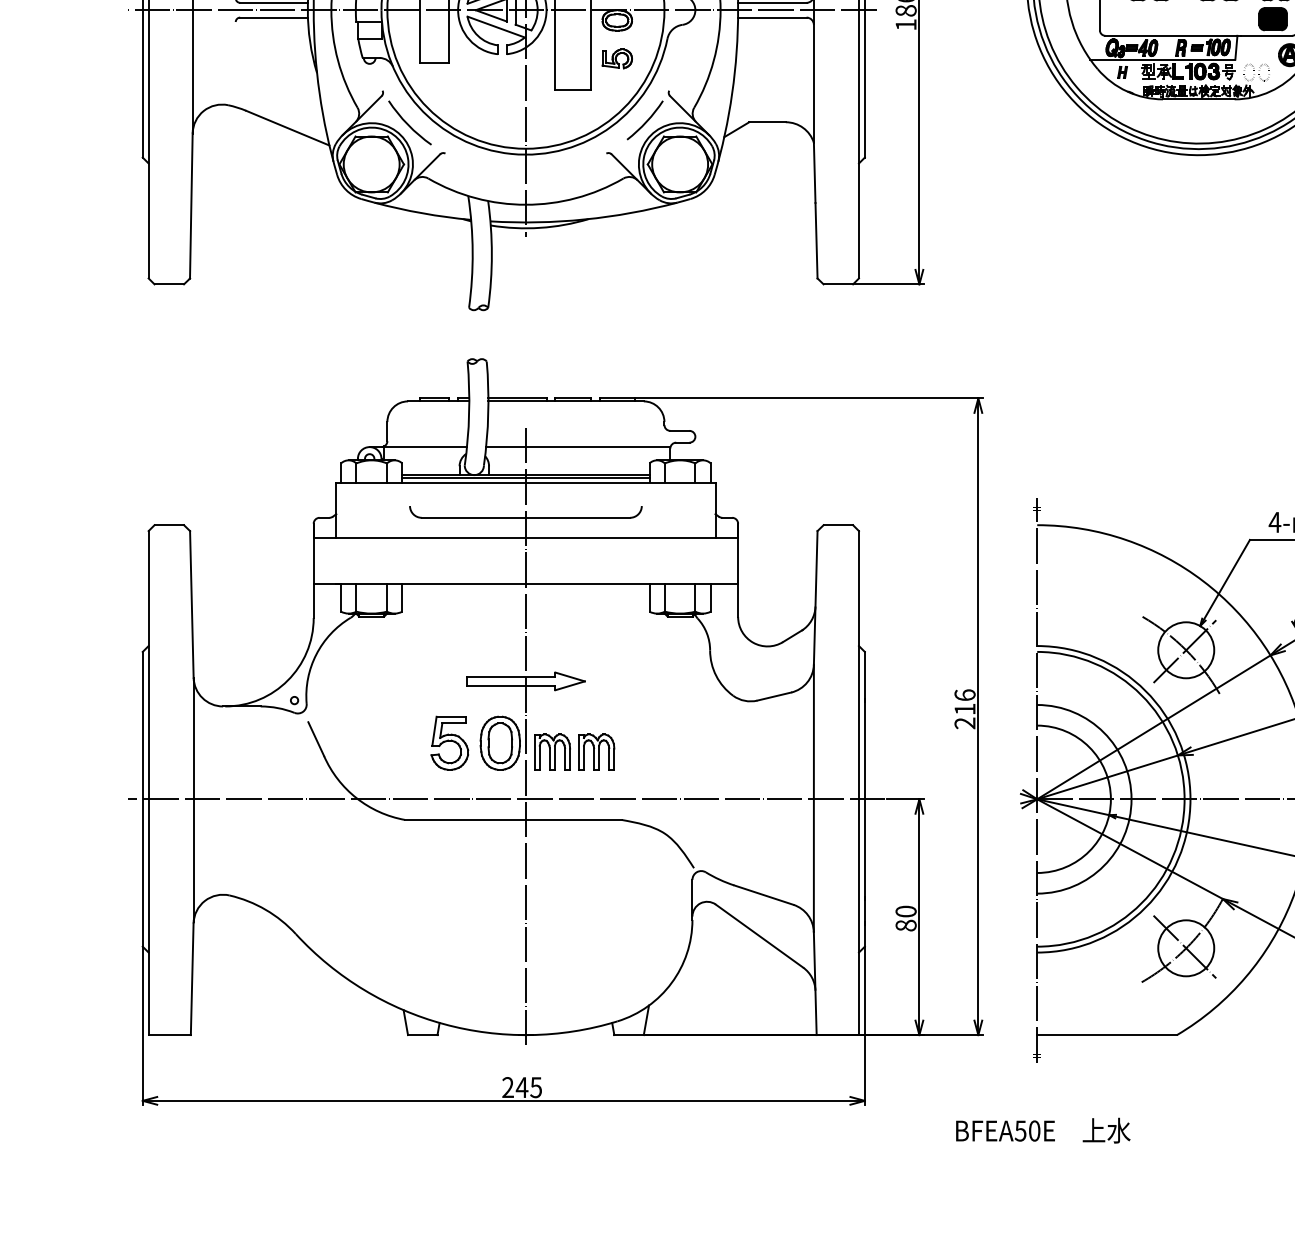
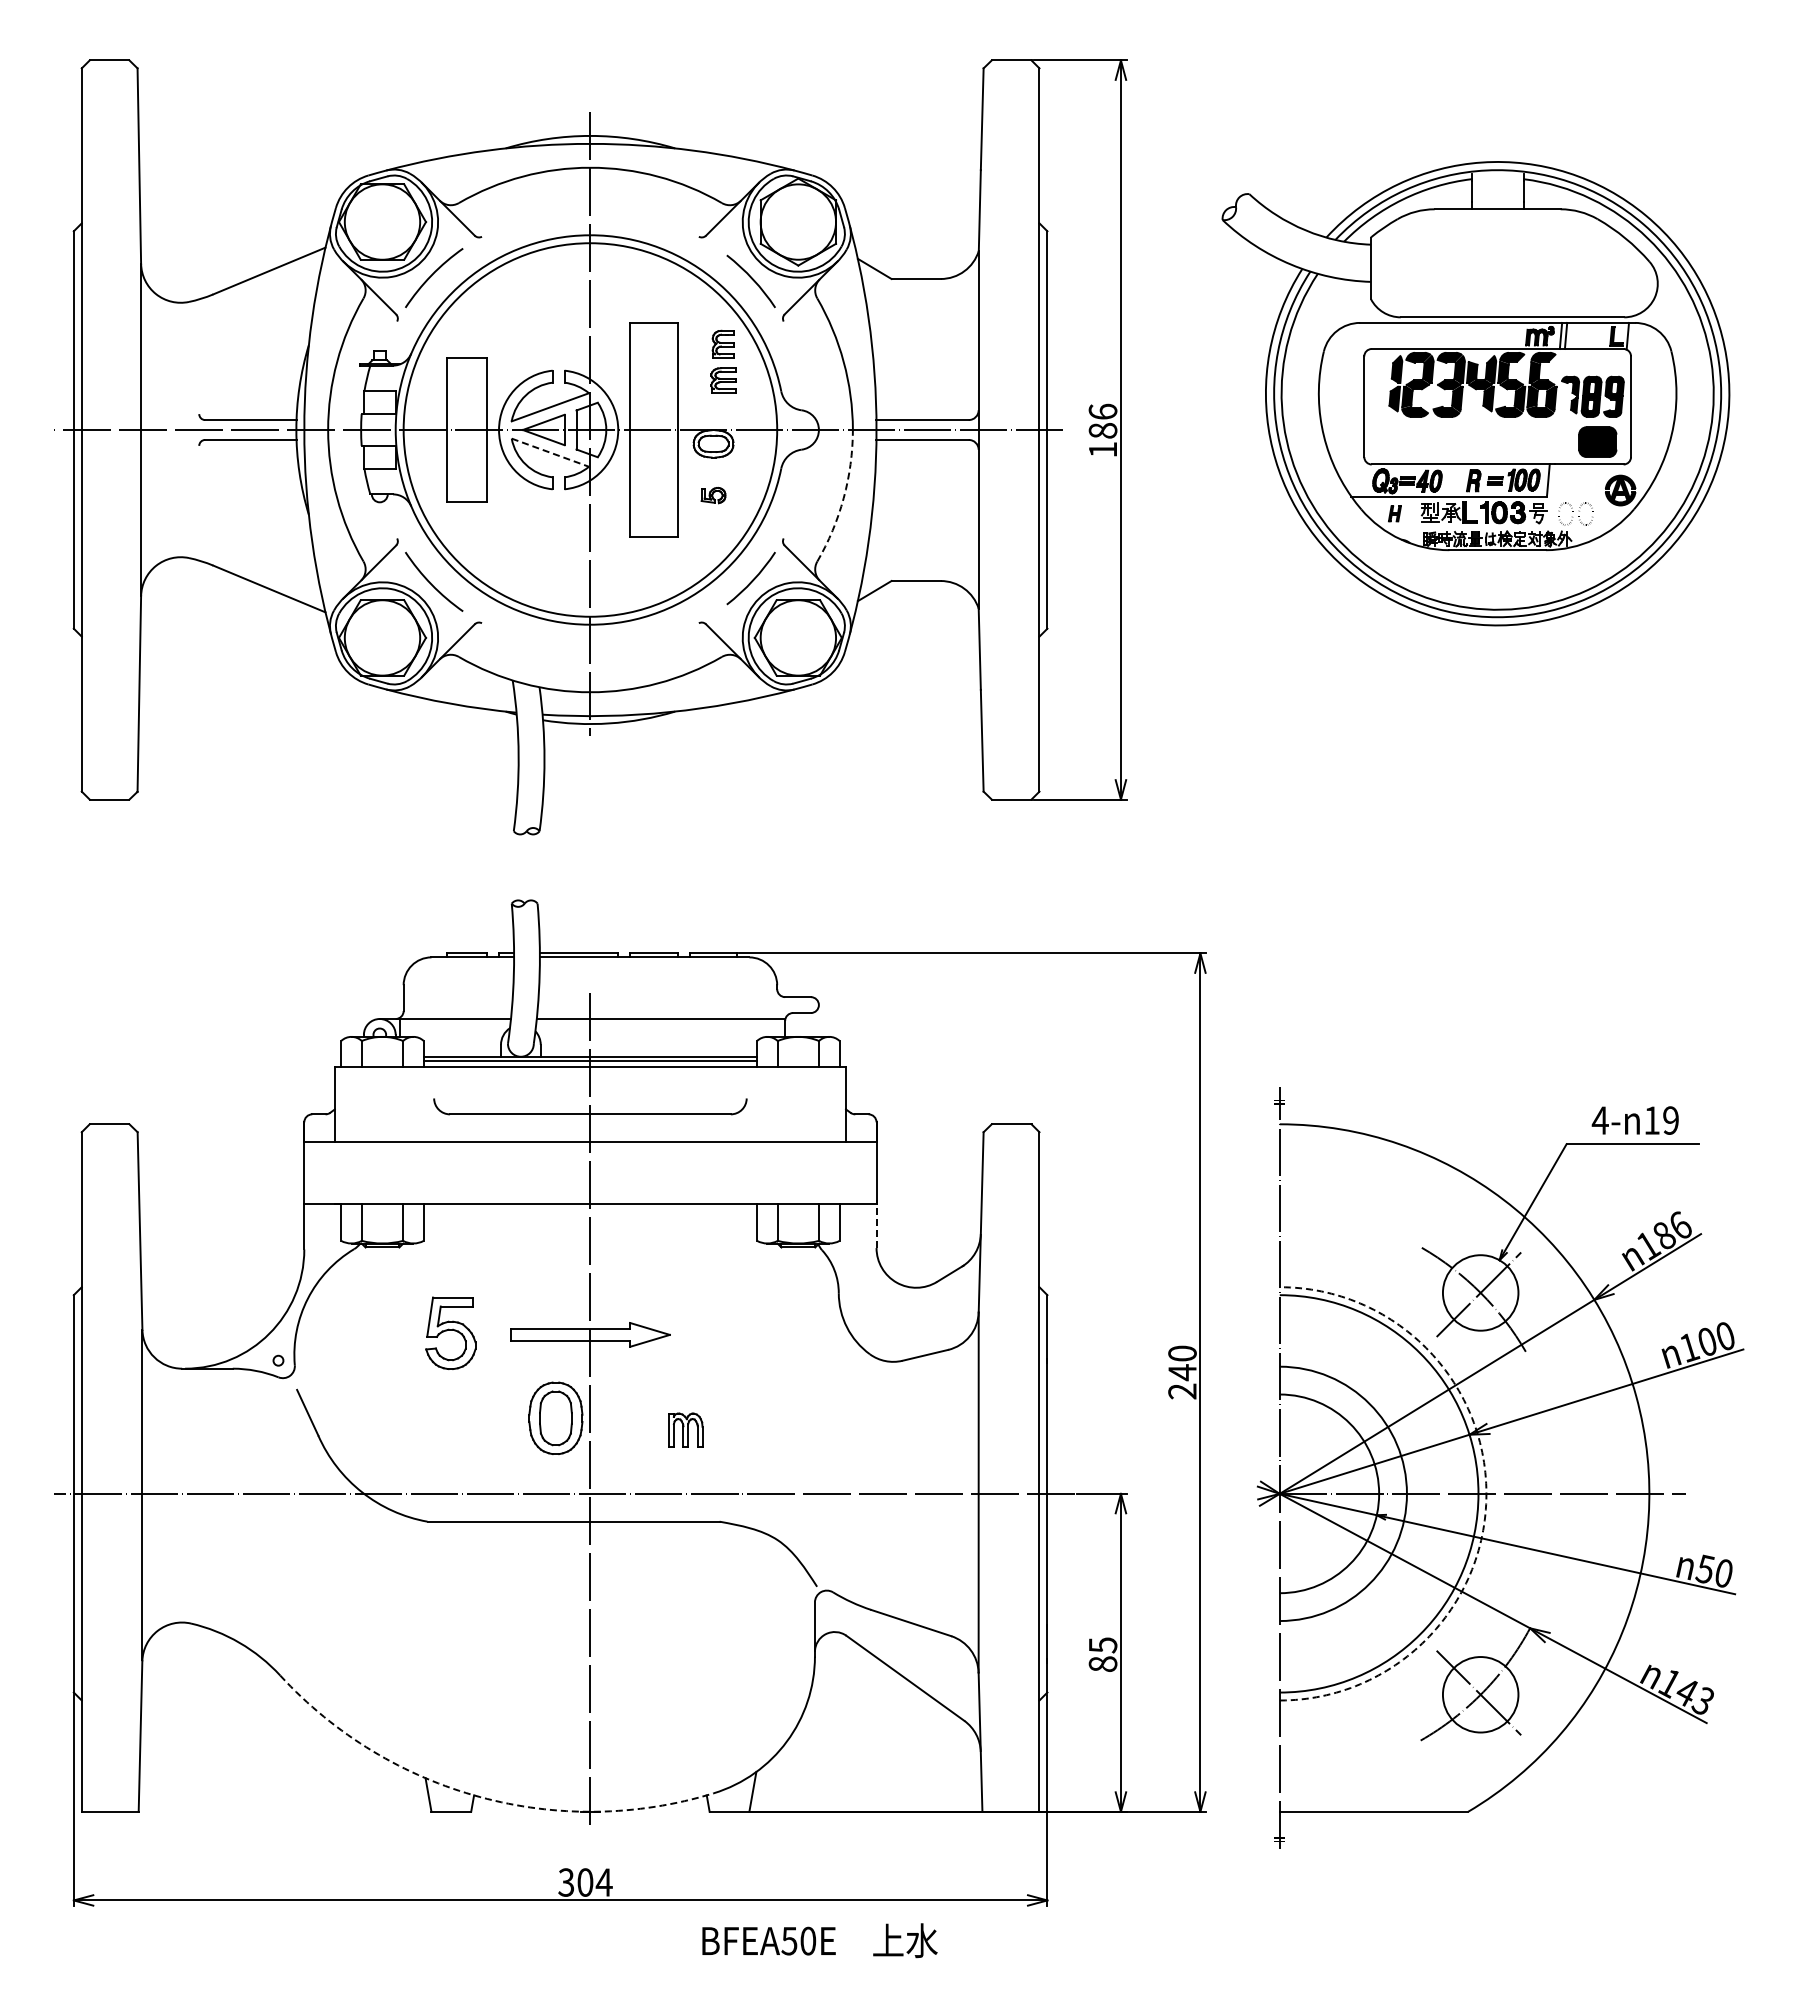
line: (496, 26) -> (550, 452), solid -> dashed
part: (617, 58) -> (713, 495), size x0.6
arc: (713, 61) -> (843, 498), solid -> dashed
line: (738, 598) -> (876, 1223), solid -> dashed
text: (965, 702) -> (1182, 1363), 216 -> 240
part: (449, 742) -> (450, 1332), moved
part: (551, 751) -> (625, 1429), removed
part: (596, 751) -> (685, 1429), size x0.7
arc: (1190, 799) -> (1486, 1493), solid -> dashed
text: (905, 911) -> (1102, 1645), 80 -> 85
arc: (444, 1024) -> (480, 1797), solid -> dashed
text: (522, 1087) -> (585, 1882), 245 -> 304
text: (1042, 1130) -> (819, 1940), moved

